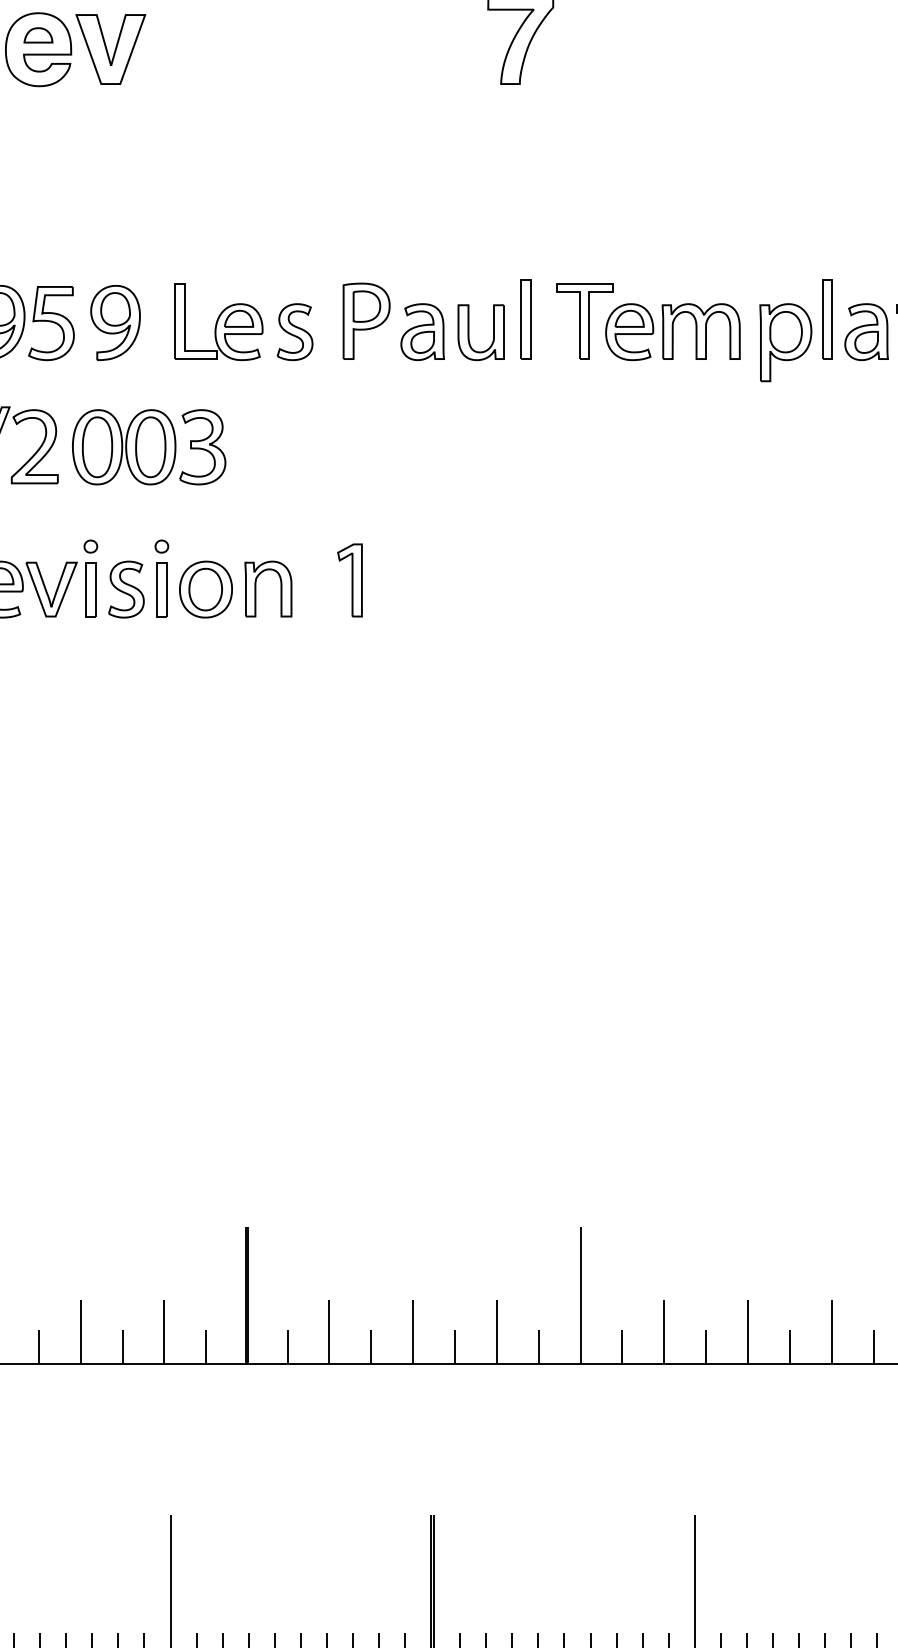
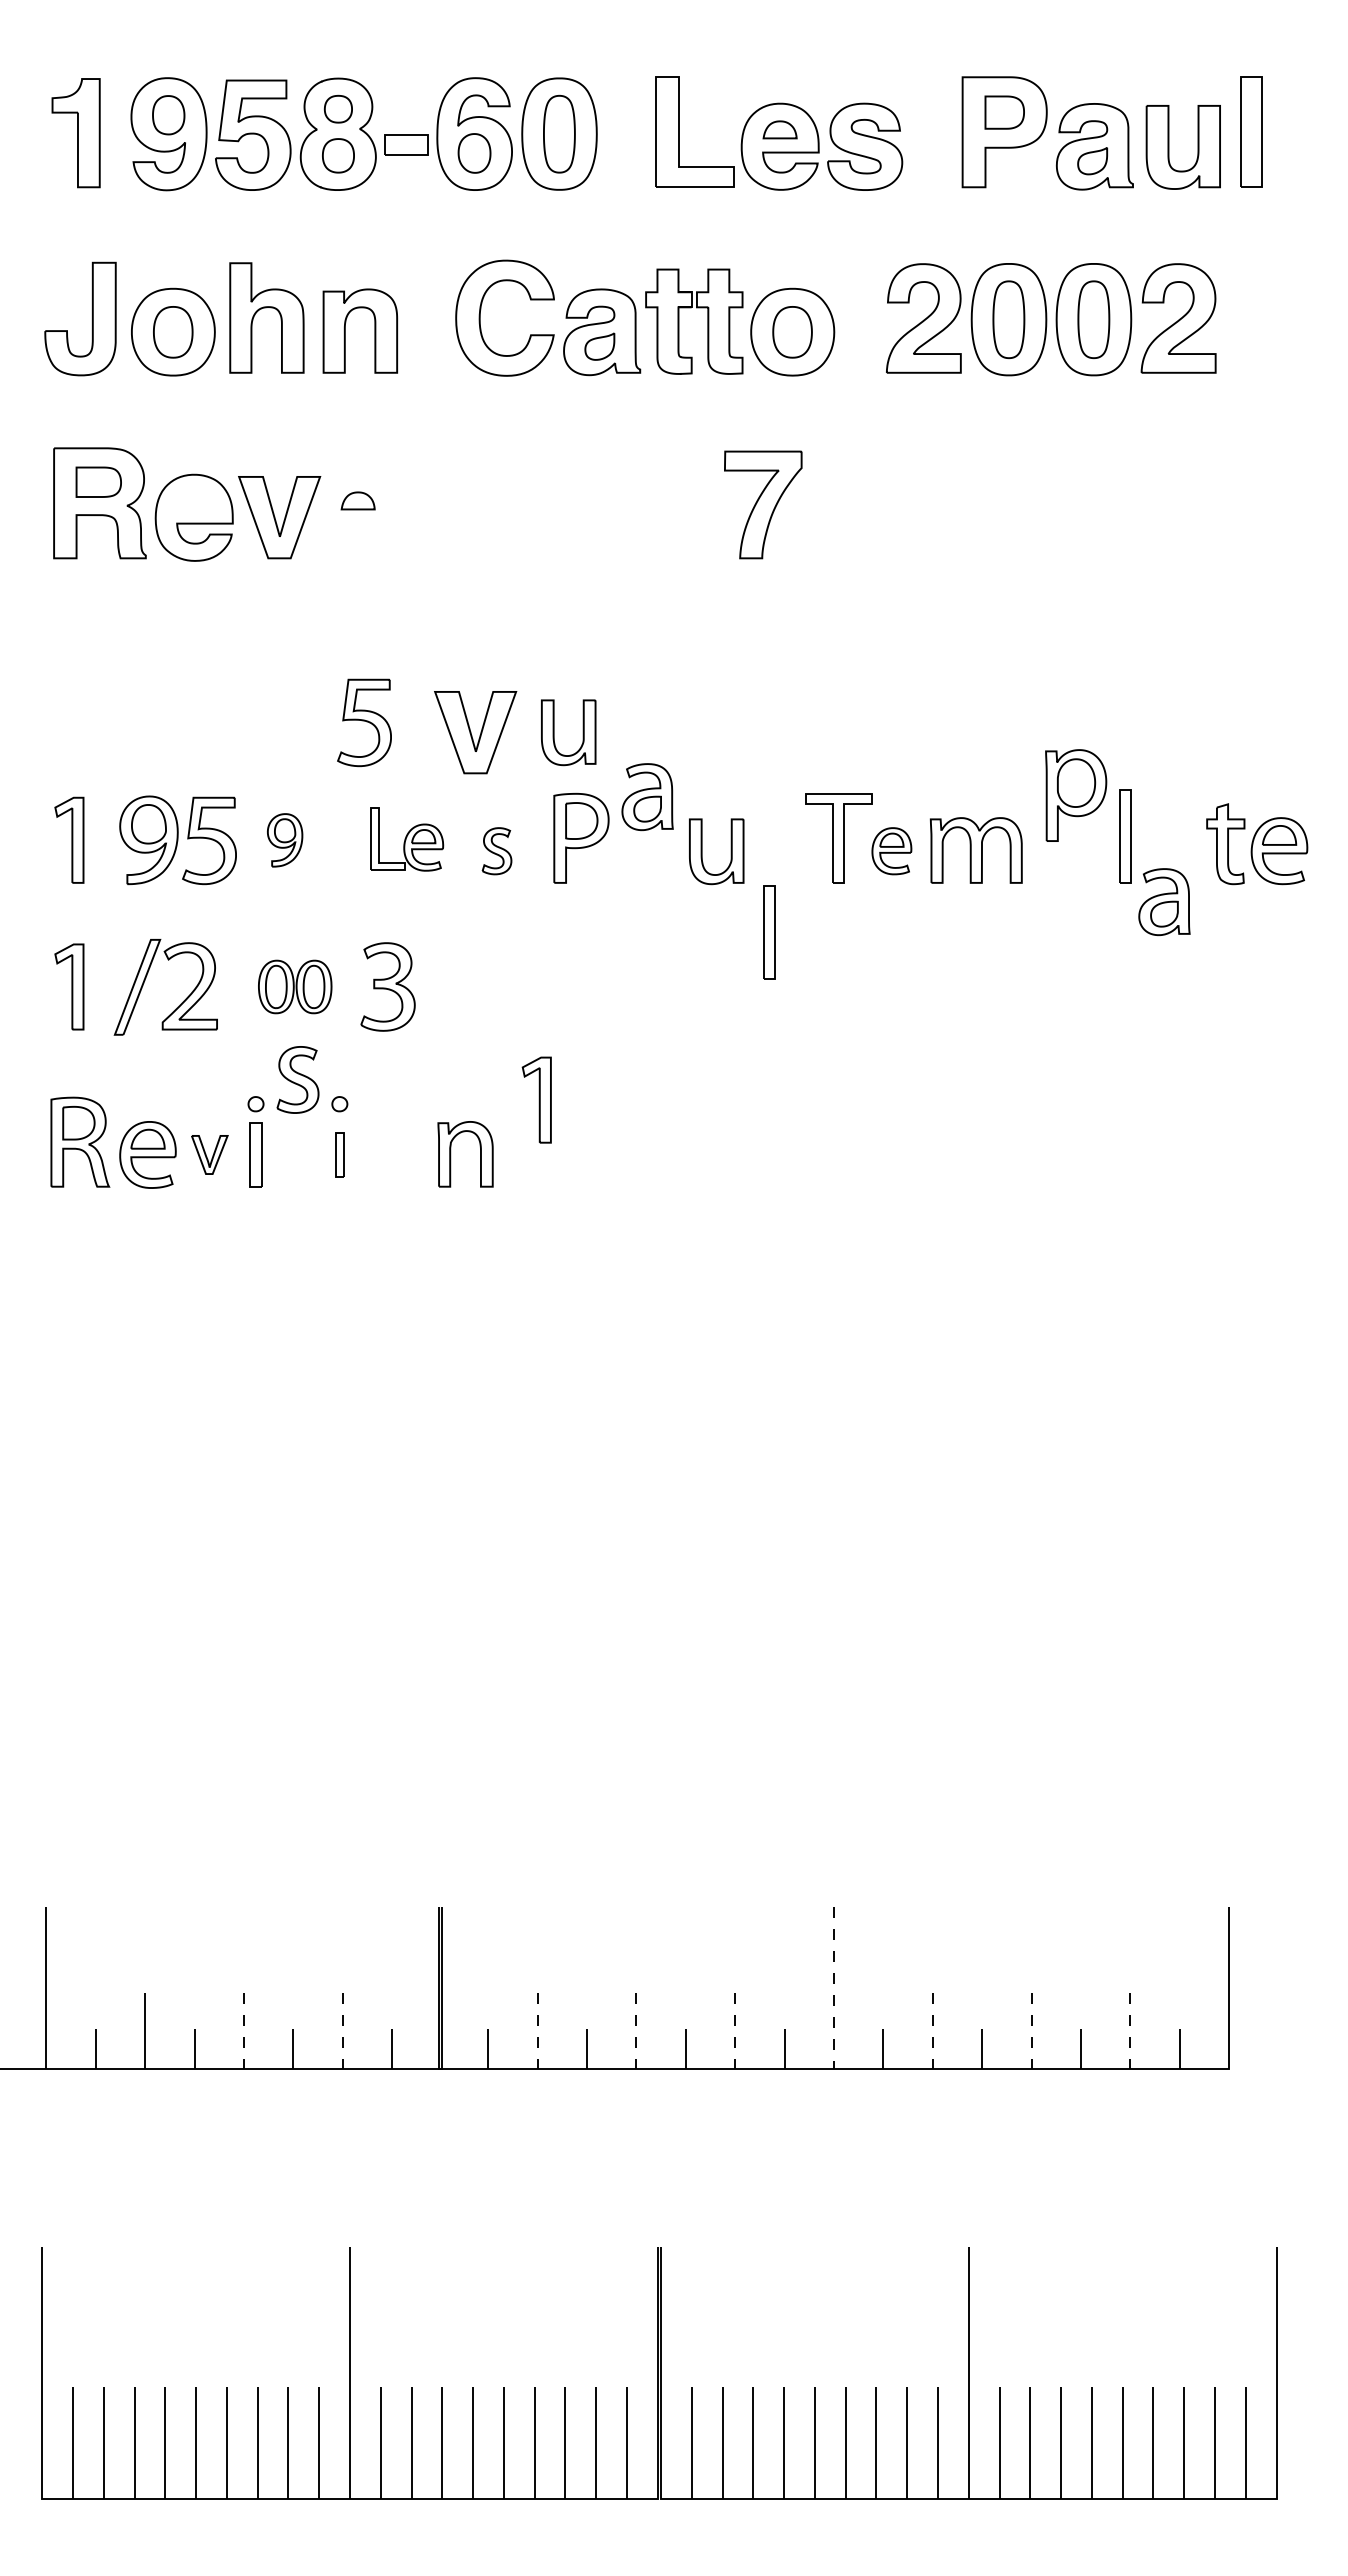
part: (37, 35) -> (357, 500), moved
part: (182, 223) -> (364, 722), added
part: (276, 231) -> (475, 732), added
part: (343, 231) -> (554, 732), added
part: (525, 319) -> (769, 932), moved
part: (218, 322) -> (406, 839), size x0.7
part: (114, 323) -> (284, 840), size x0.6
part: (294, 332) -> (496, 851), size x0.7
part: (422, 332) -> (647, 797), moved
part: (629, 332) -> (891, 851), size x0.7
part: (866, 332) -> (1164, 902), moved
part: (786, 342) -> (1076, 795), moved
part: (123, 446) -> (294, 986), size x0.6
part: (349, 579) -> (536, 1099), moved
part: (51, 589) -> (209, 1154), size x0.6
part: (126, 589) -> (297, 1079), moved
part: (161, 589) -> (339, 1154), size x0.7
part: (205, 589) -> (391, 1154), removed
line: (580, 1295) -> (833, 1988), solid -> dashed
line: (80, 1332) -> (243, 2031), solid -> dashed
line: (164, 1332) -> (342, 2031), solid -> dashed
line: (329, 1332) -> (537, 2031), solid -> dashed
line: (413, 1332) -> (636, 2031), solid -> dashed
line: (497, 1332) -> (735, 2031), solid -> dashed
line: (664, 1332) -> (932, 2031), solid -> dashed
line: (748, 1332) -> (1031, 2031), solid -> dashed
line: (831, 1332) -> (1130, 2031), solid -> dashed

